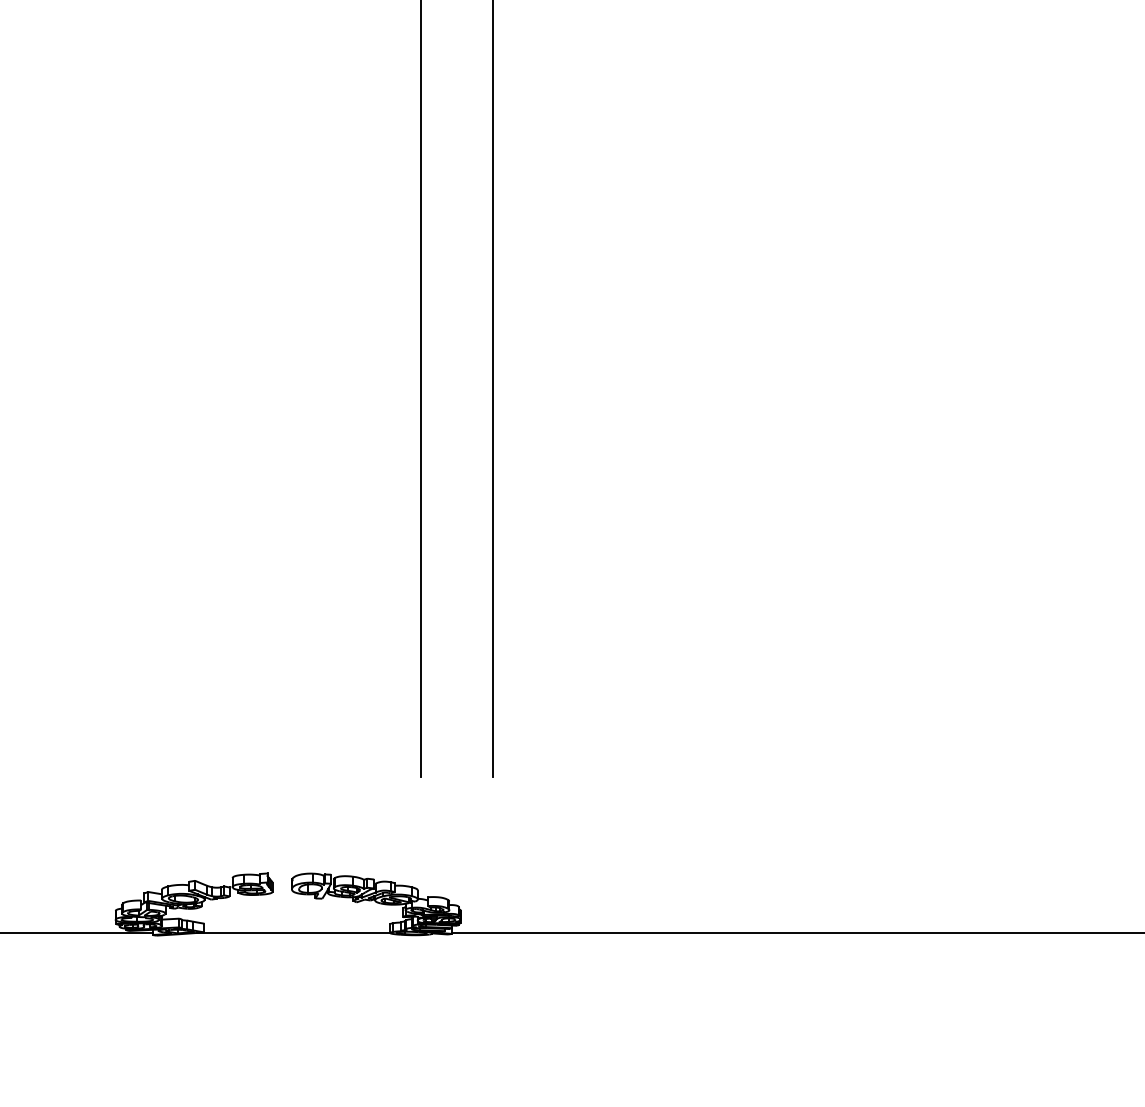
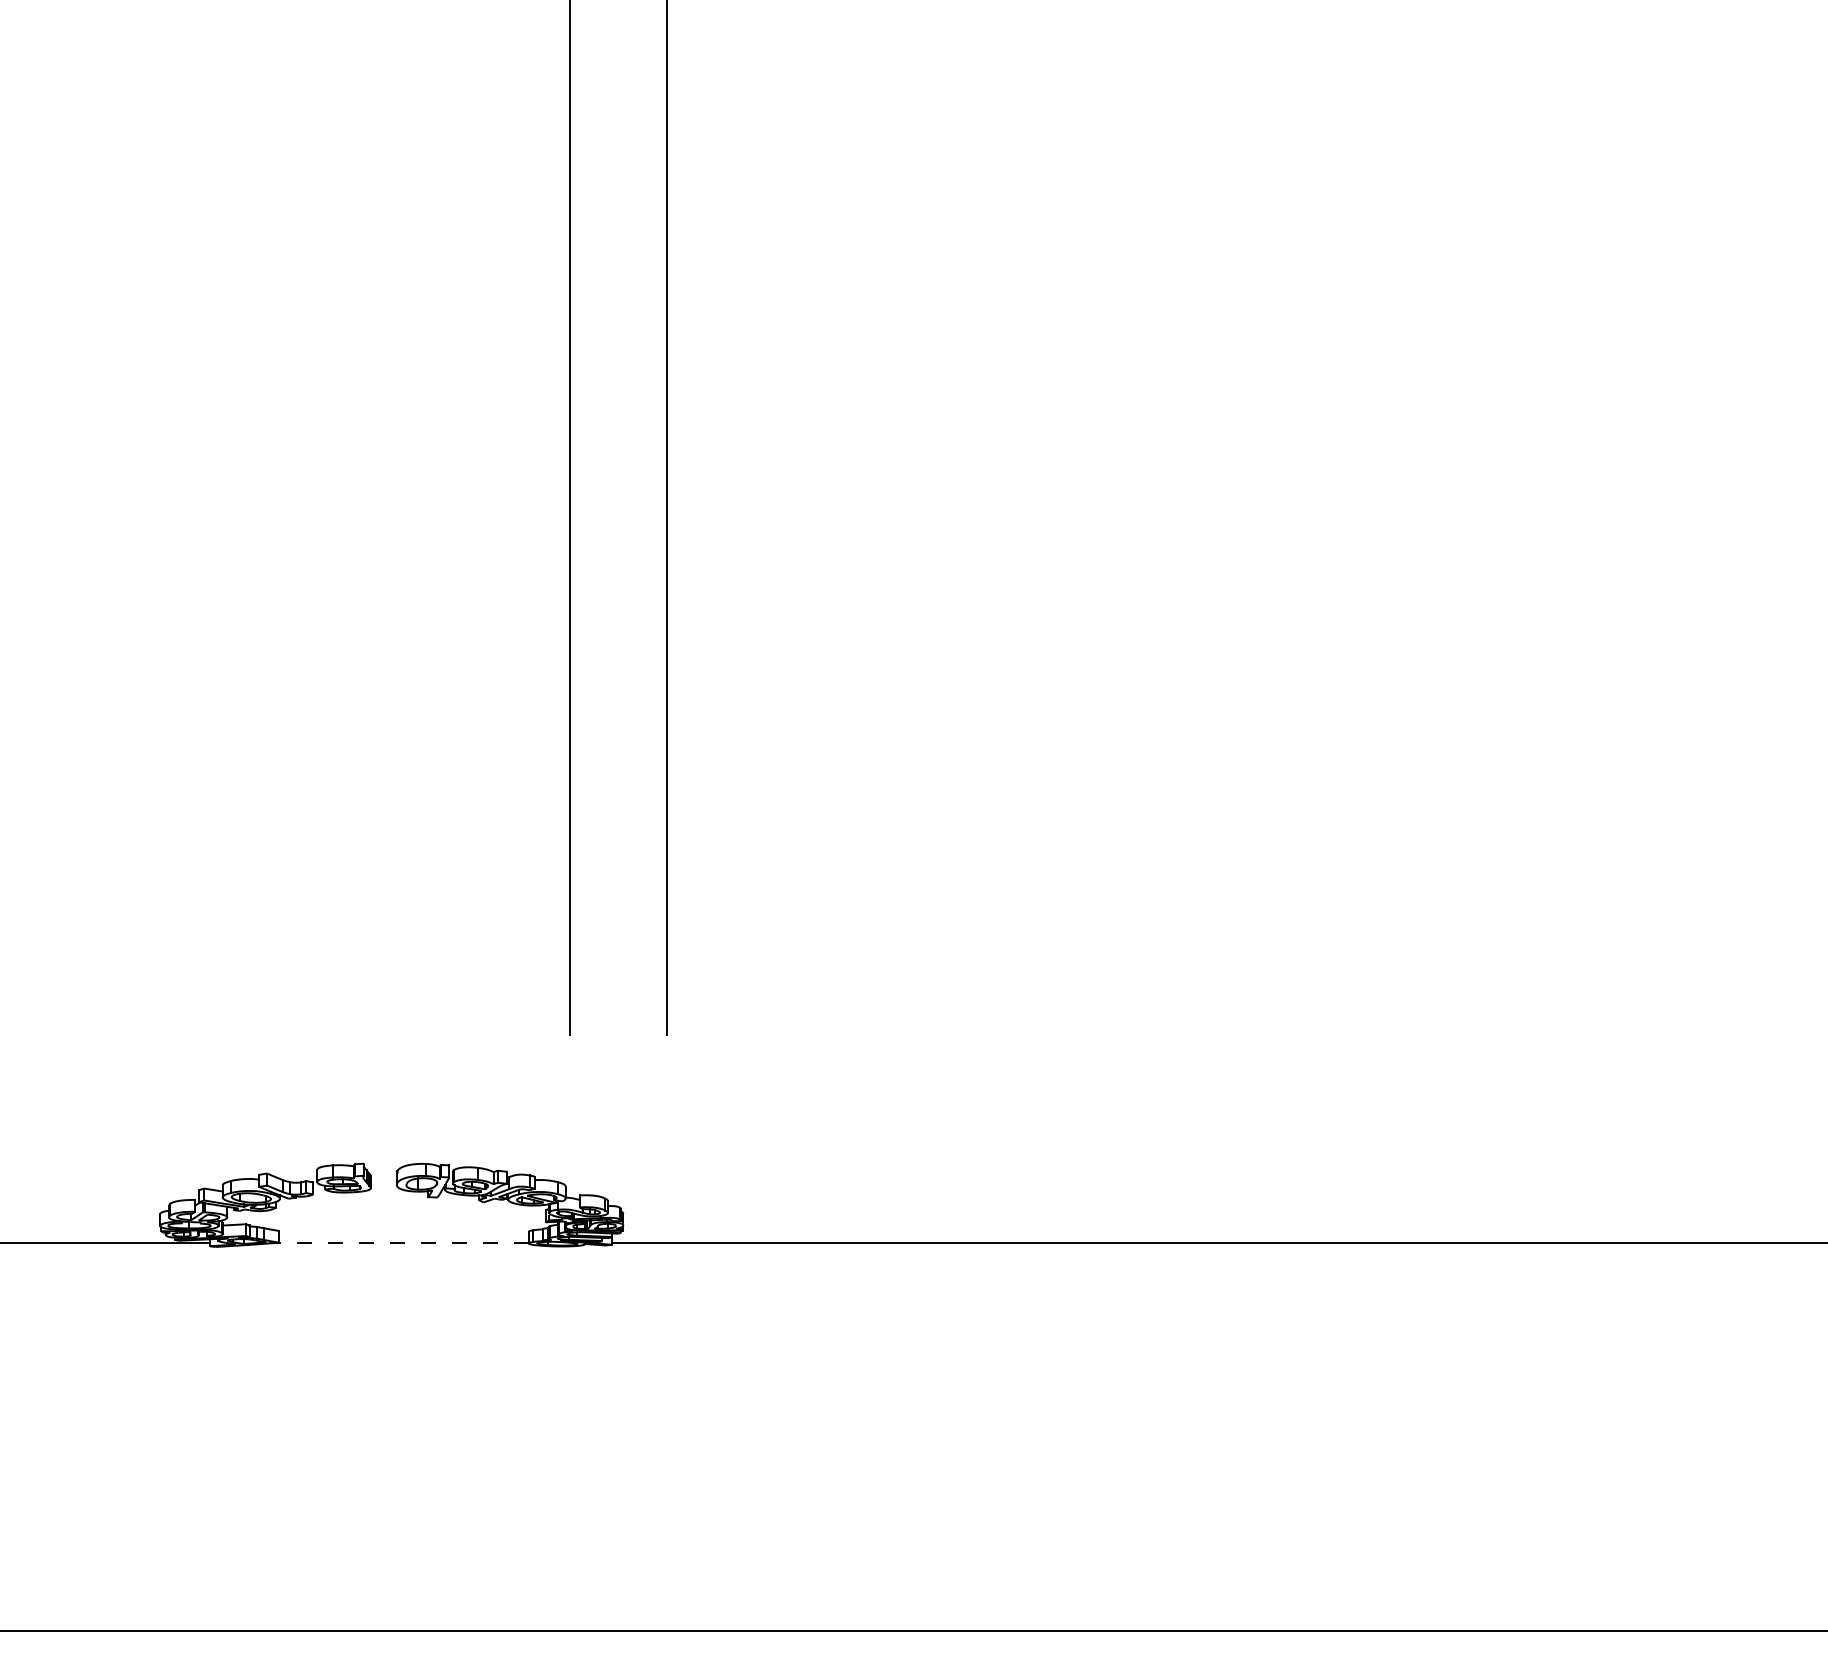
line: (293, 933) -> (398, 1243), solid -> dashed

